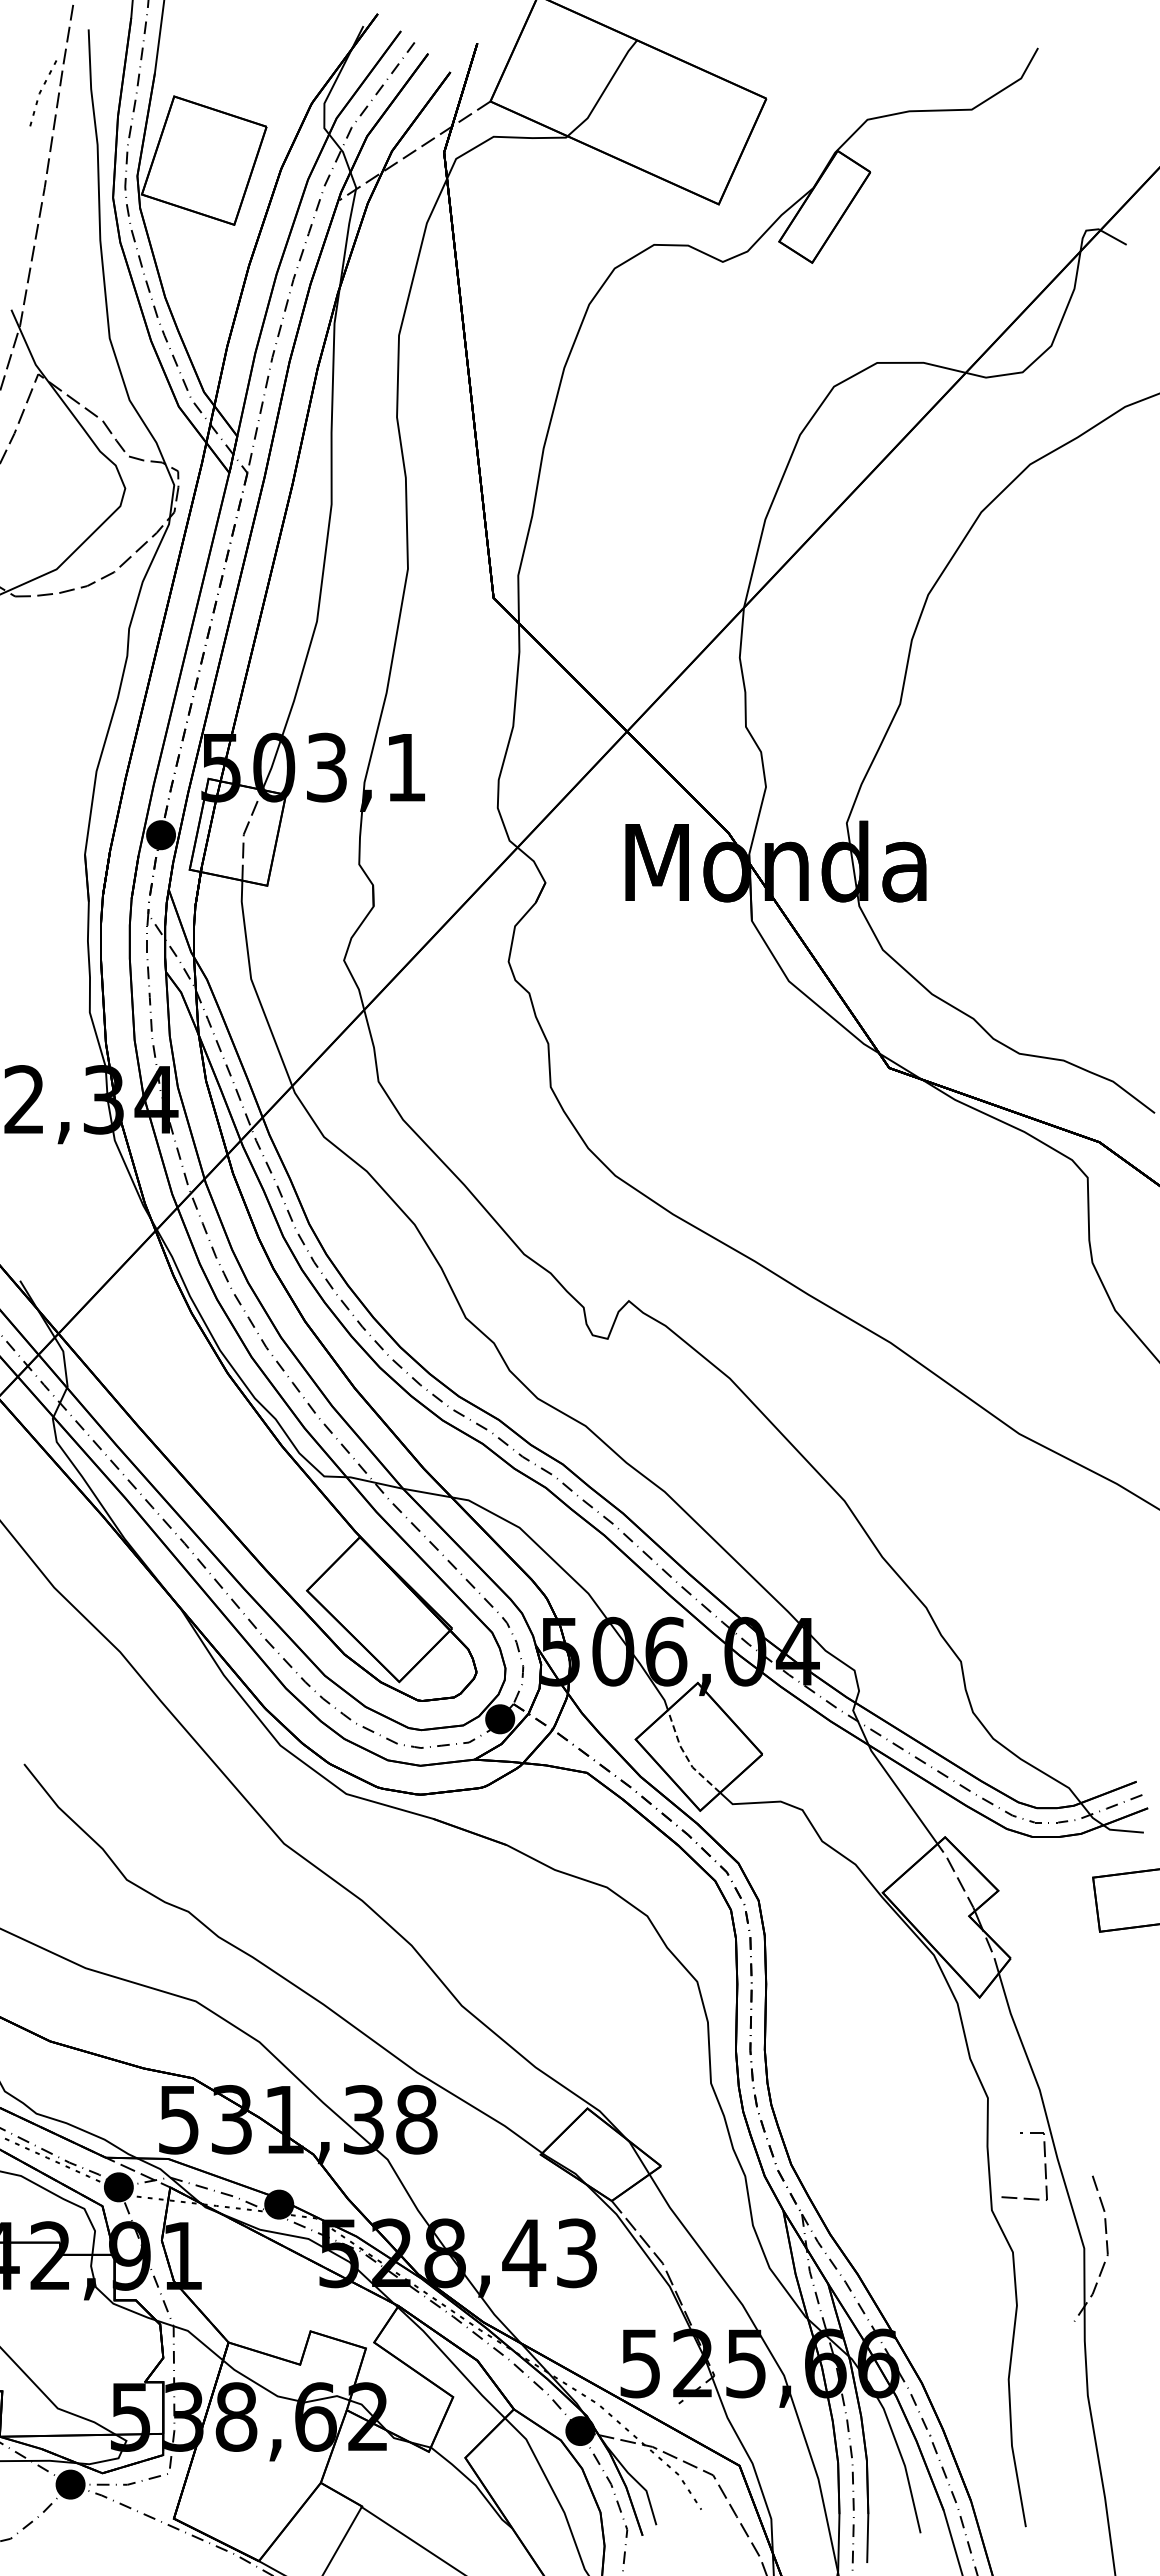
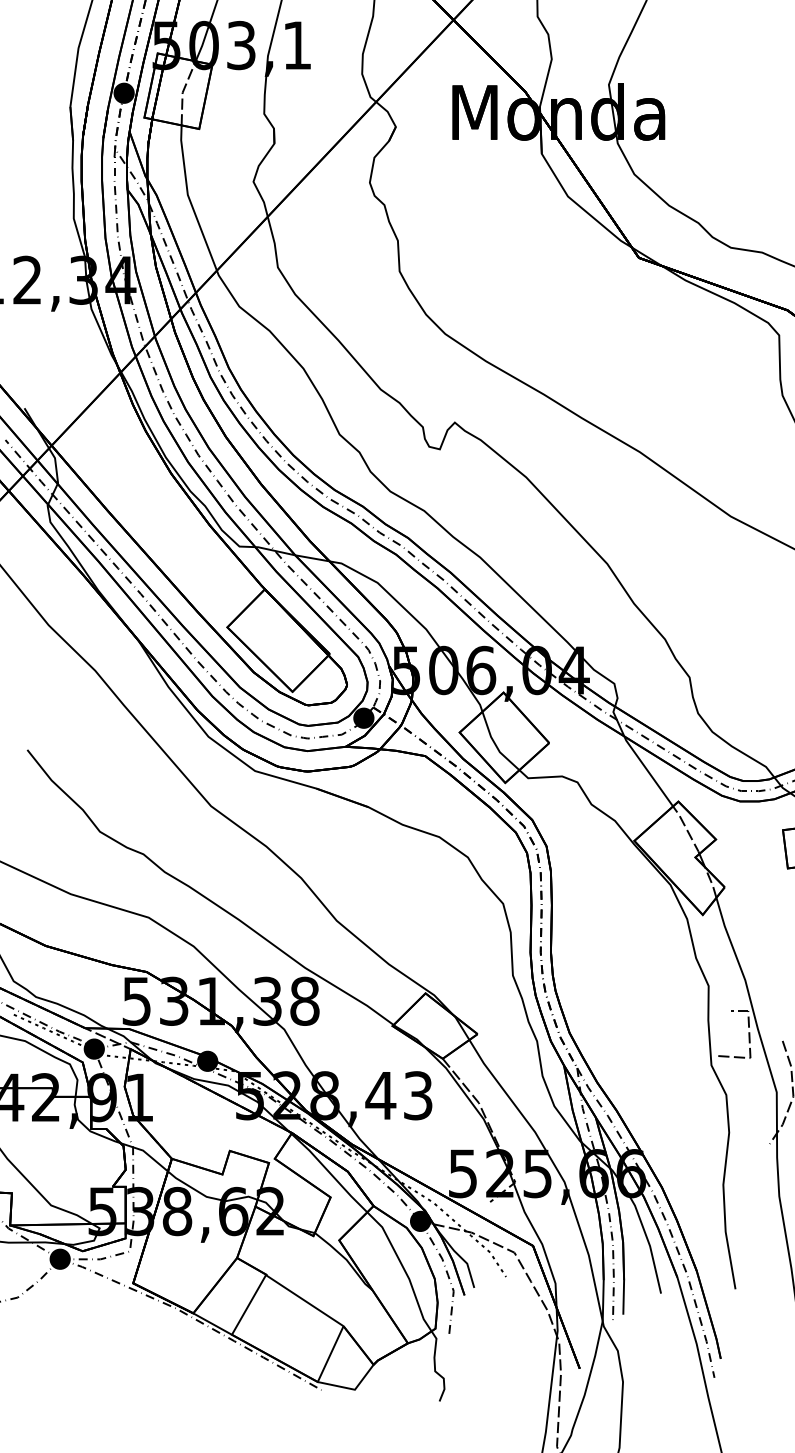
line: (686, 1756) -> (495, 744), dashed -> solid

